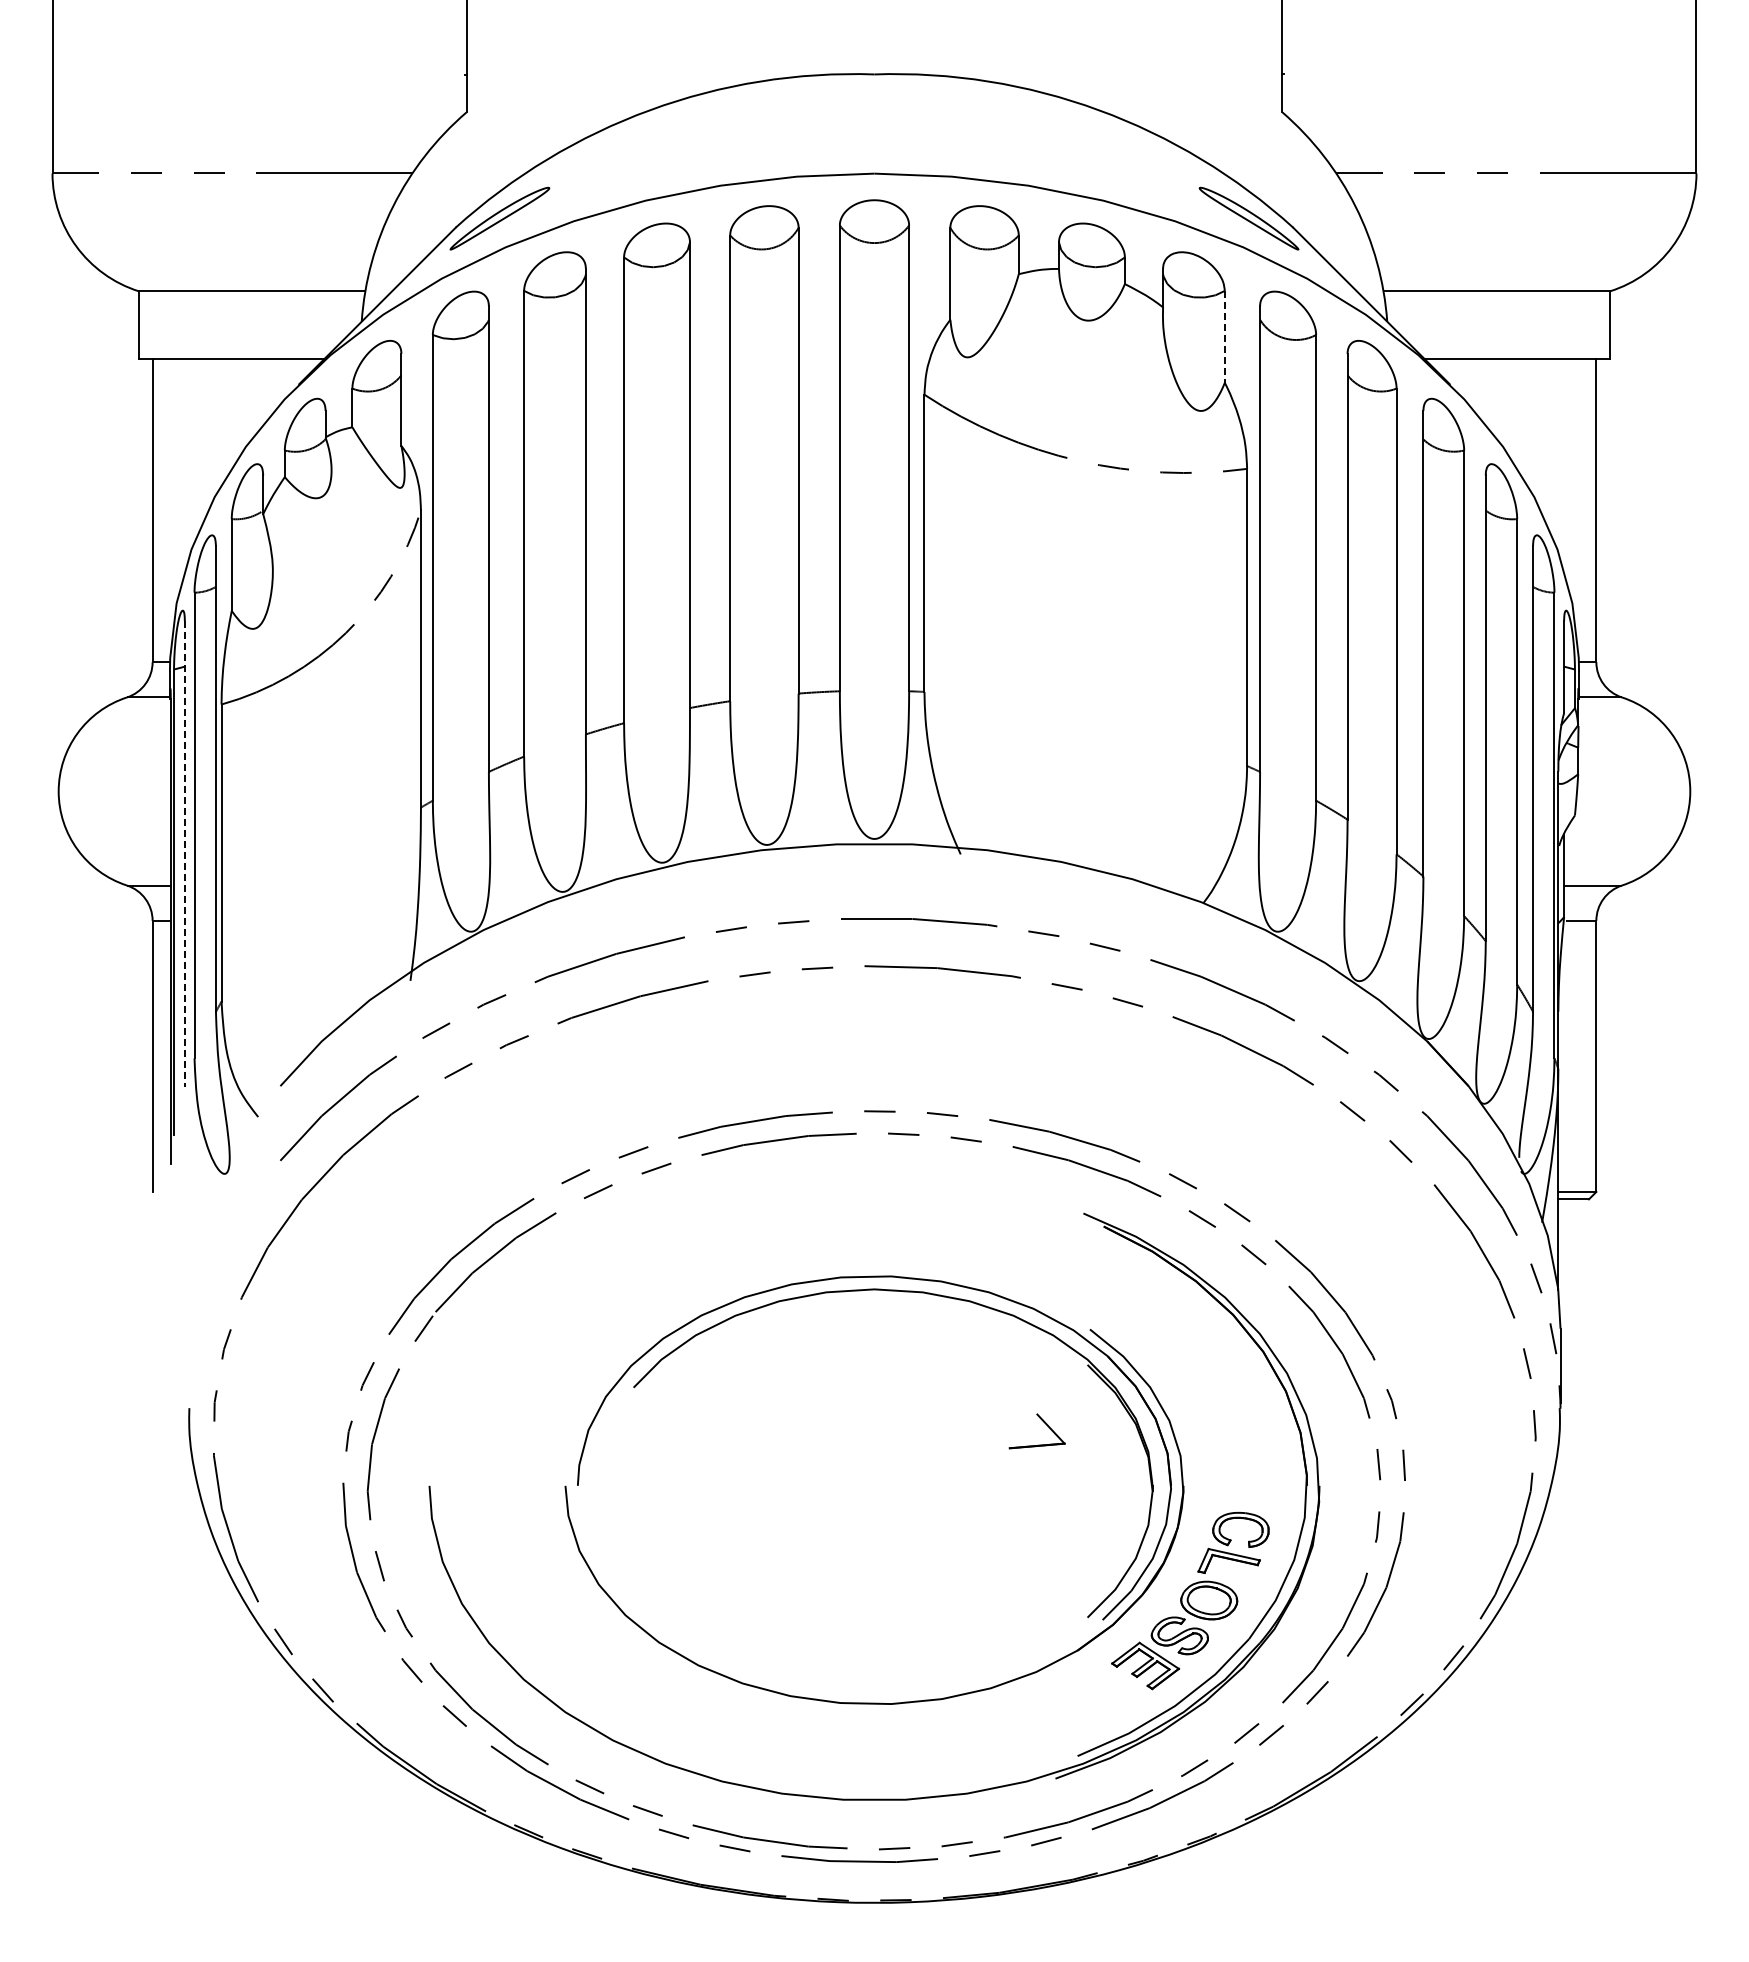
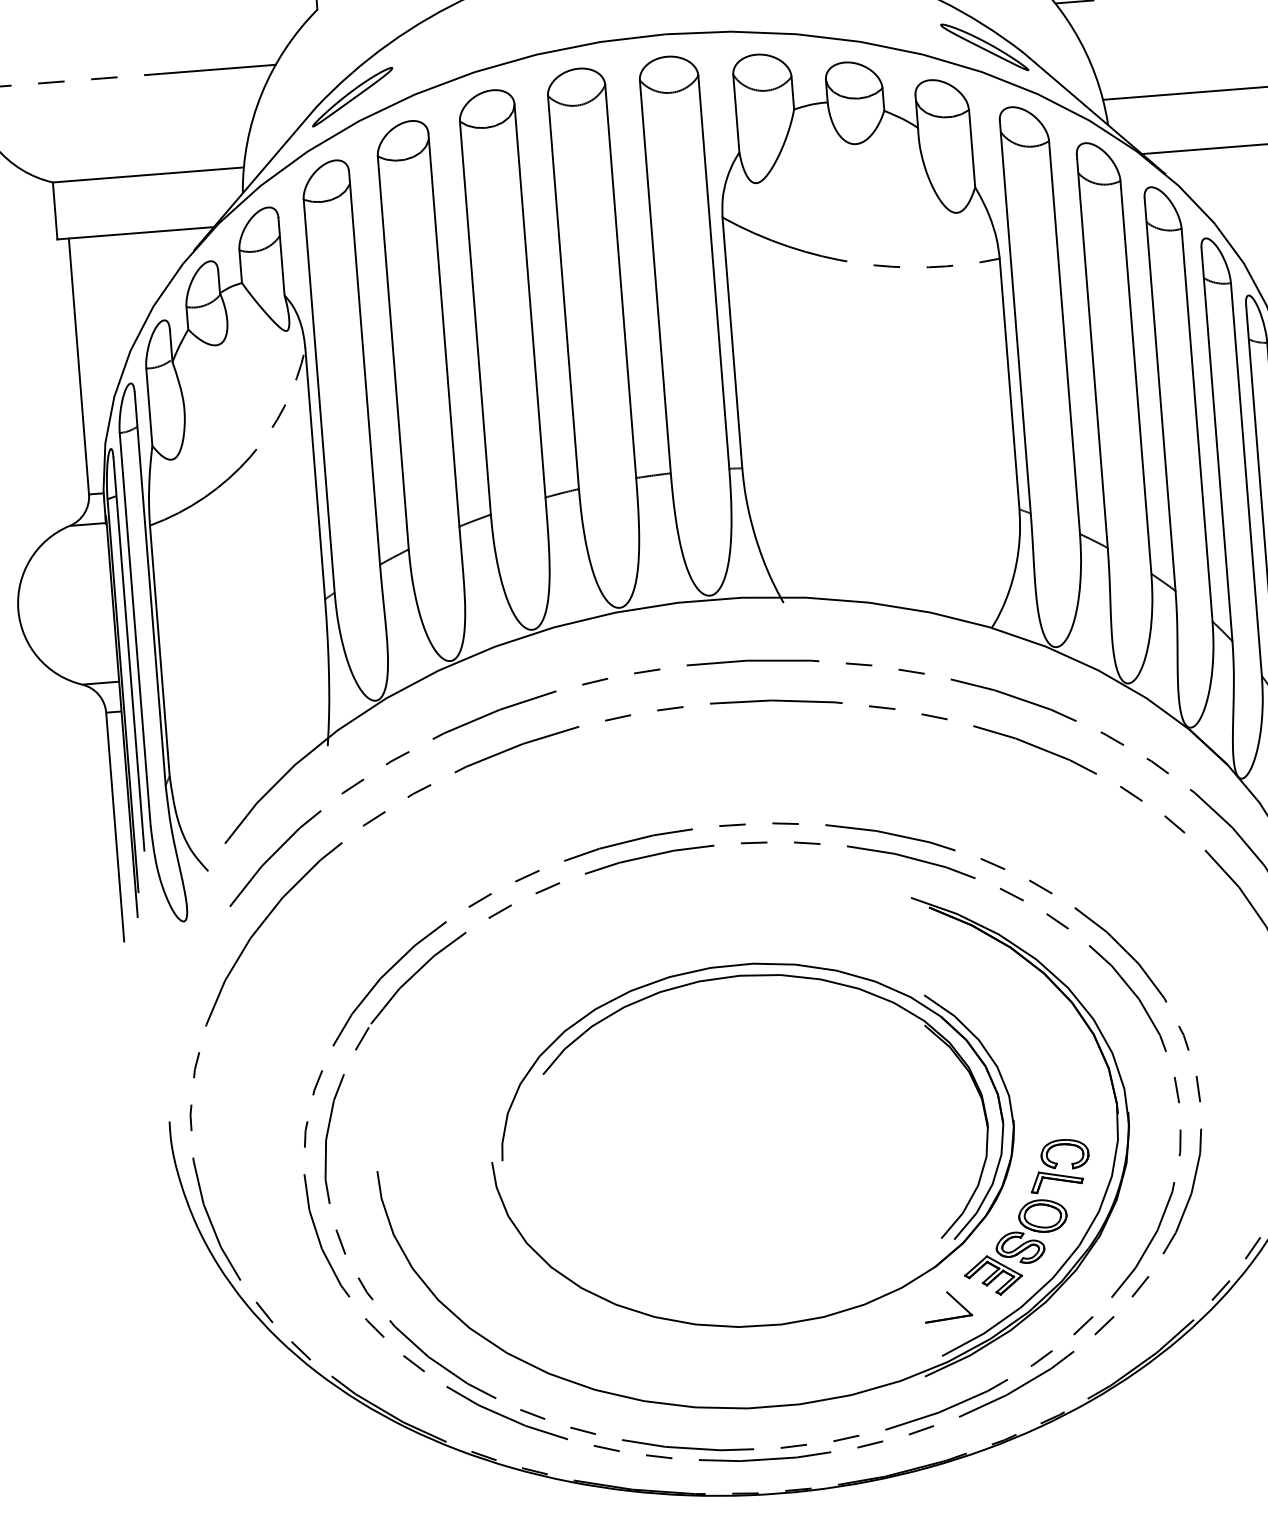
line: (1224, 336) -> (971, 148), dashed -> solid
line: (184, 853) -> (128, 653), dashed -> solid
part: (1044, 1423) -> (953, 1299), moved

